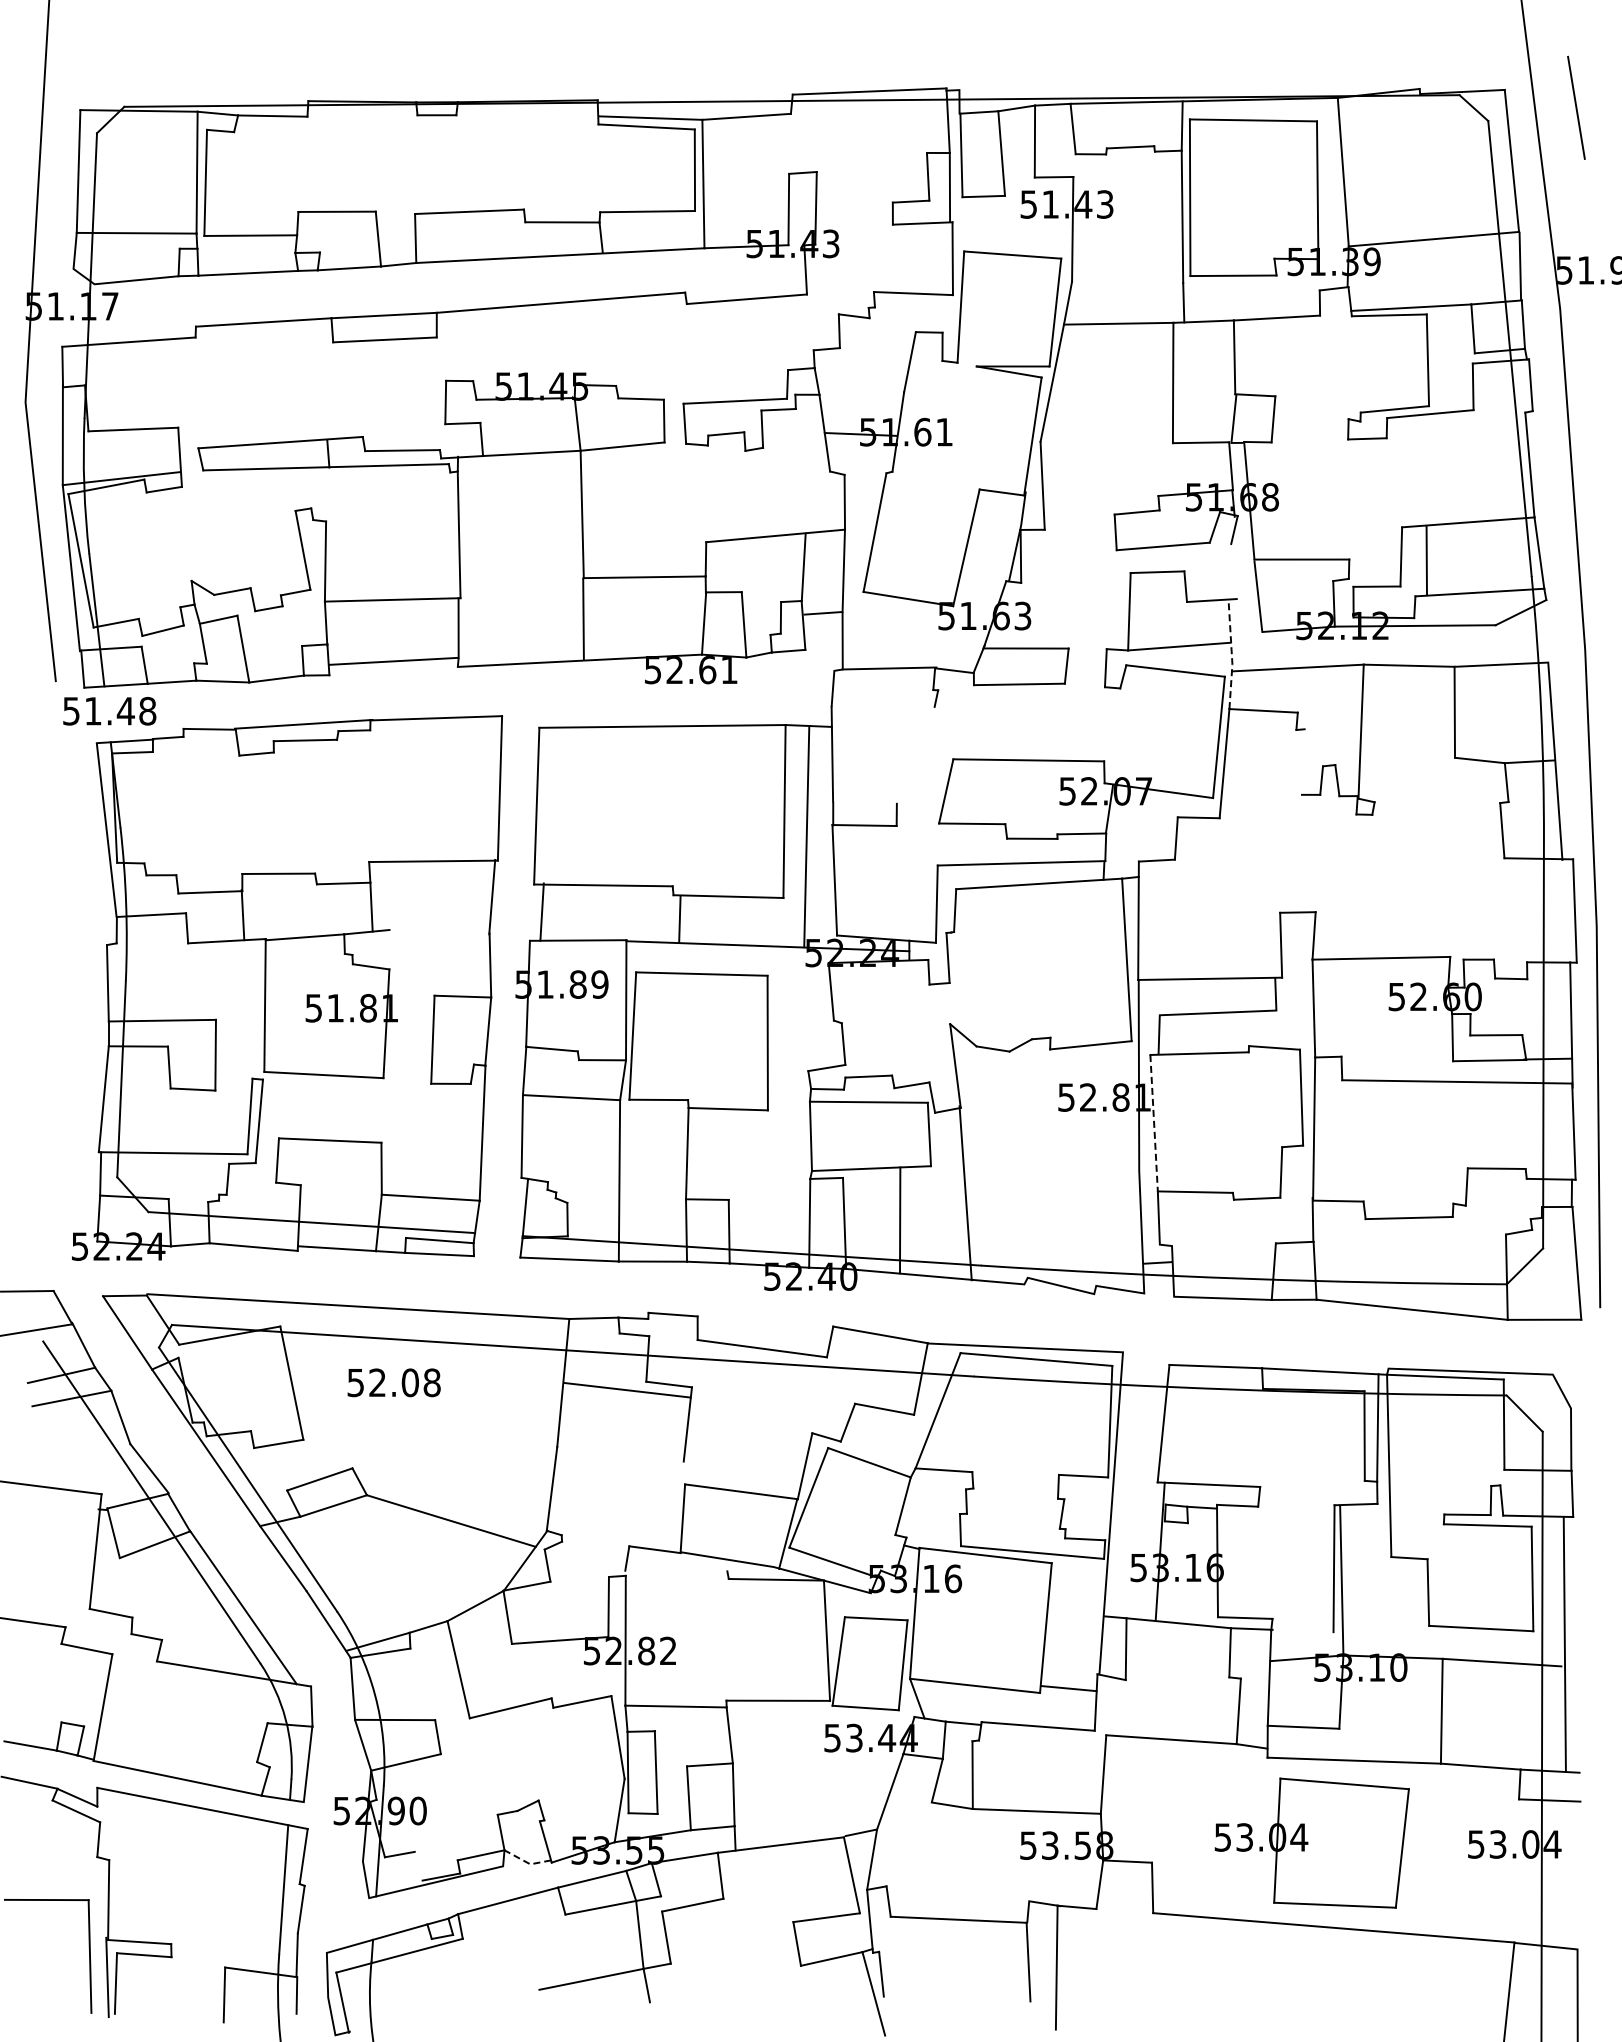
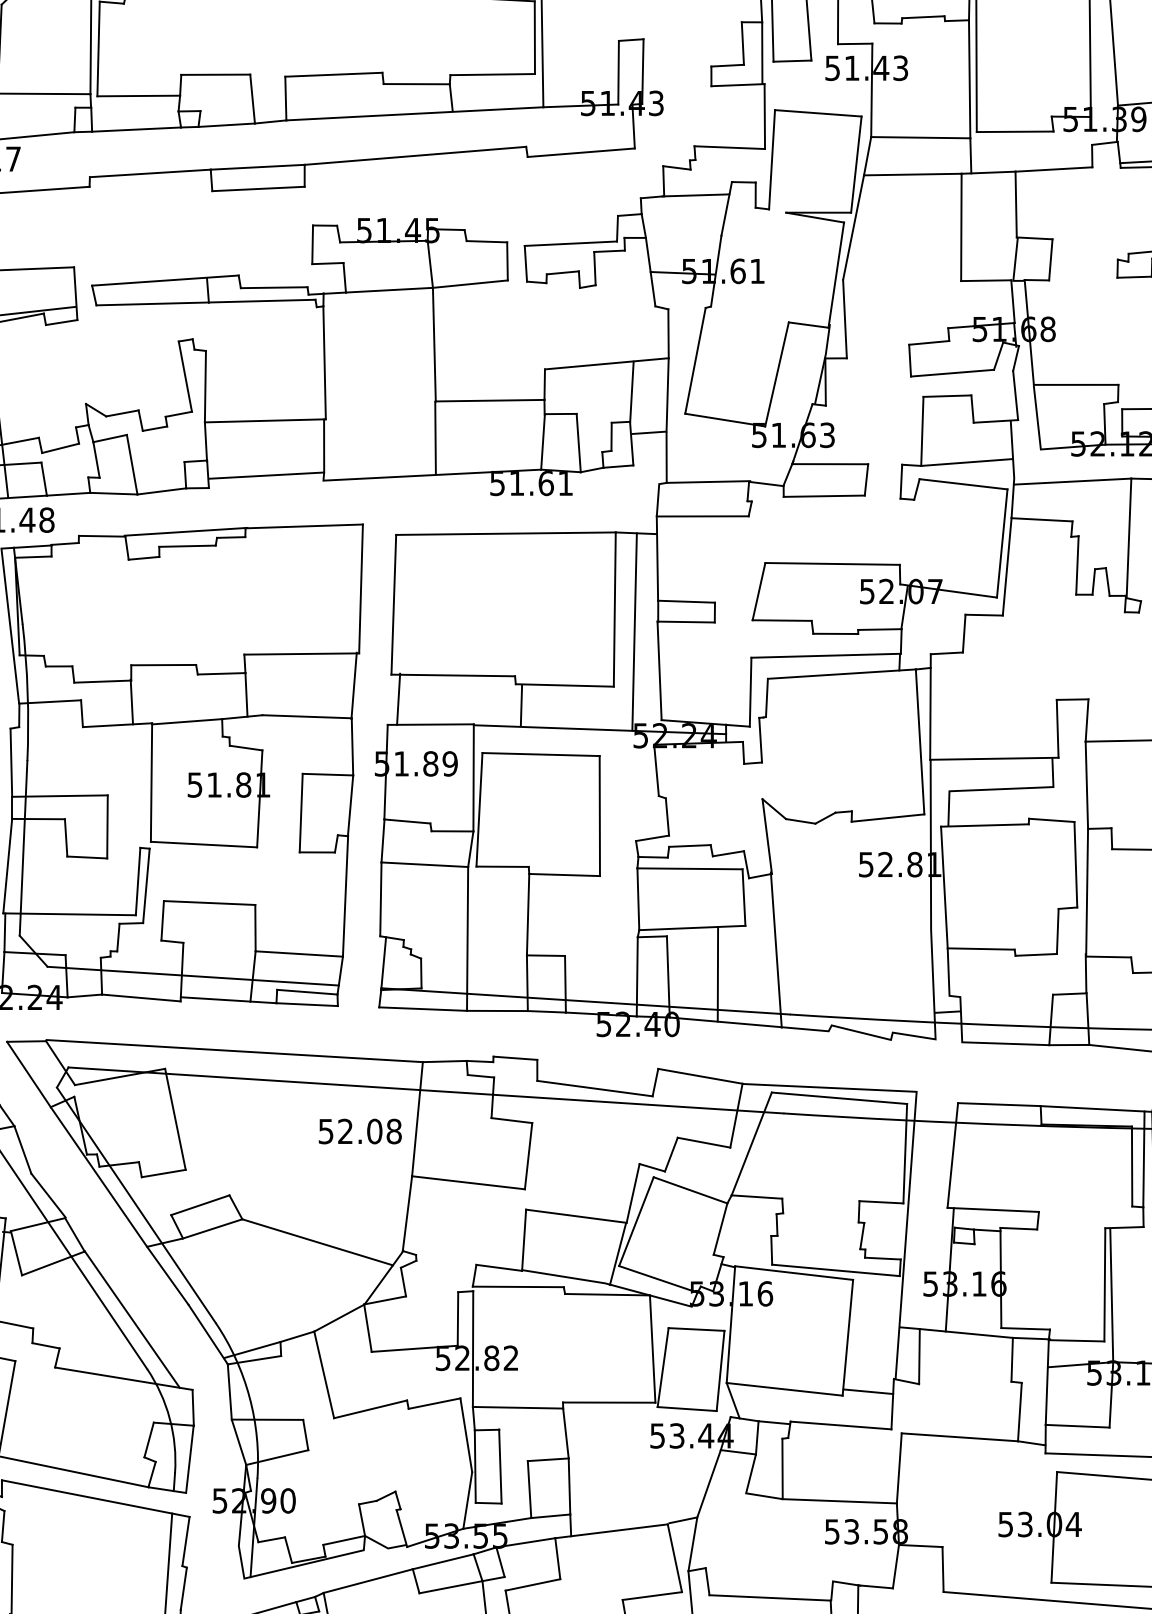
line: (1127, 282) -> (920, 137), added
line: (875, 346) -> (695, 194), added
line: (1233, 571) -> (1015, 395), added
line: (1231, 654) -> (1013, 469), dashed -> solid
text: (674, 670) -> (516, 483), 52.61 -> 51.61
line: (882, 706) -> (702, 515), added
line: (1302, 761) -> (1076, 564), added
line: (864, 802) -> (686, 601), added
line: (439, 931) -> (307, 716), added
line: (1154, 1123) -> (944, 887), dashed -> solid
text: (393, 1382) -> (359, 1131), moved
line: (627, 1389) -> (468, 1182), moved
line: (676, 1570) -> (518, 1286), added
line: (1302, 1631) -> (1076, 1340), added
line: (526, 1862) -> (384, 1546), dashed -> solid
line: (418, 1865) -> (288, 1549), added

